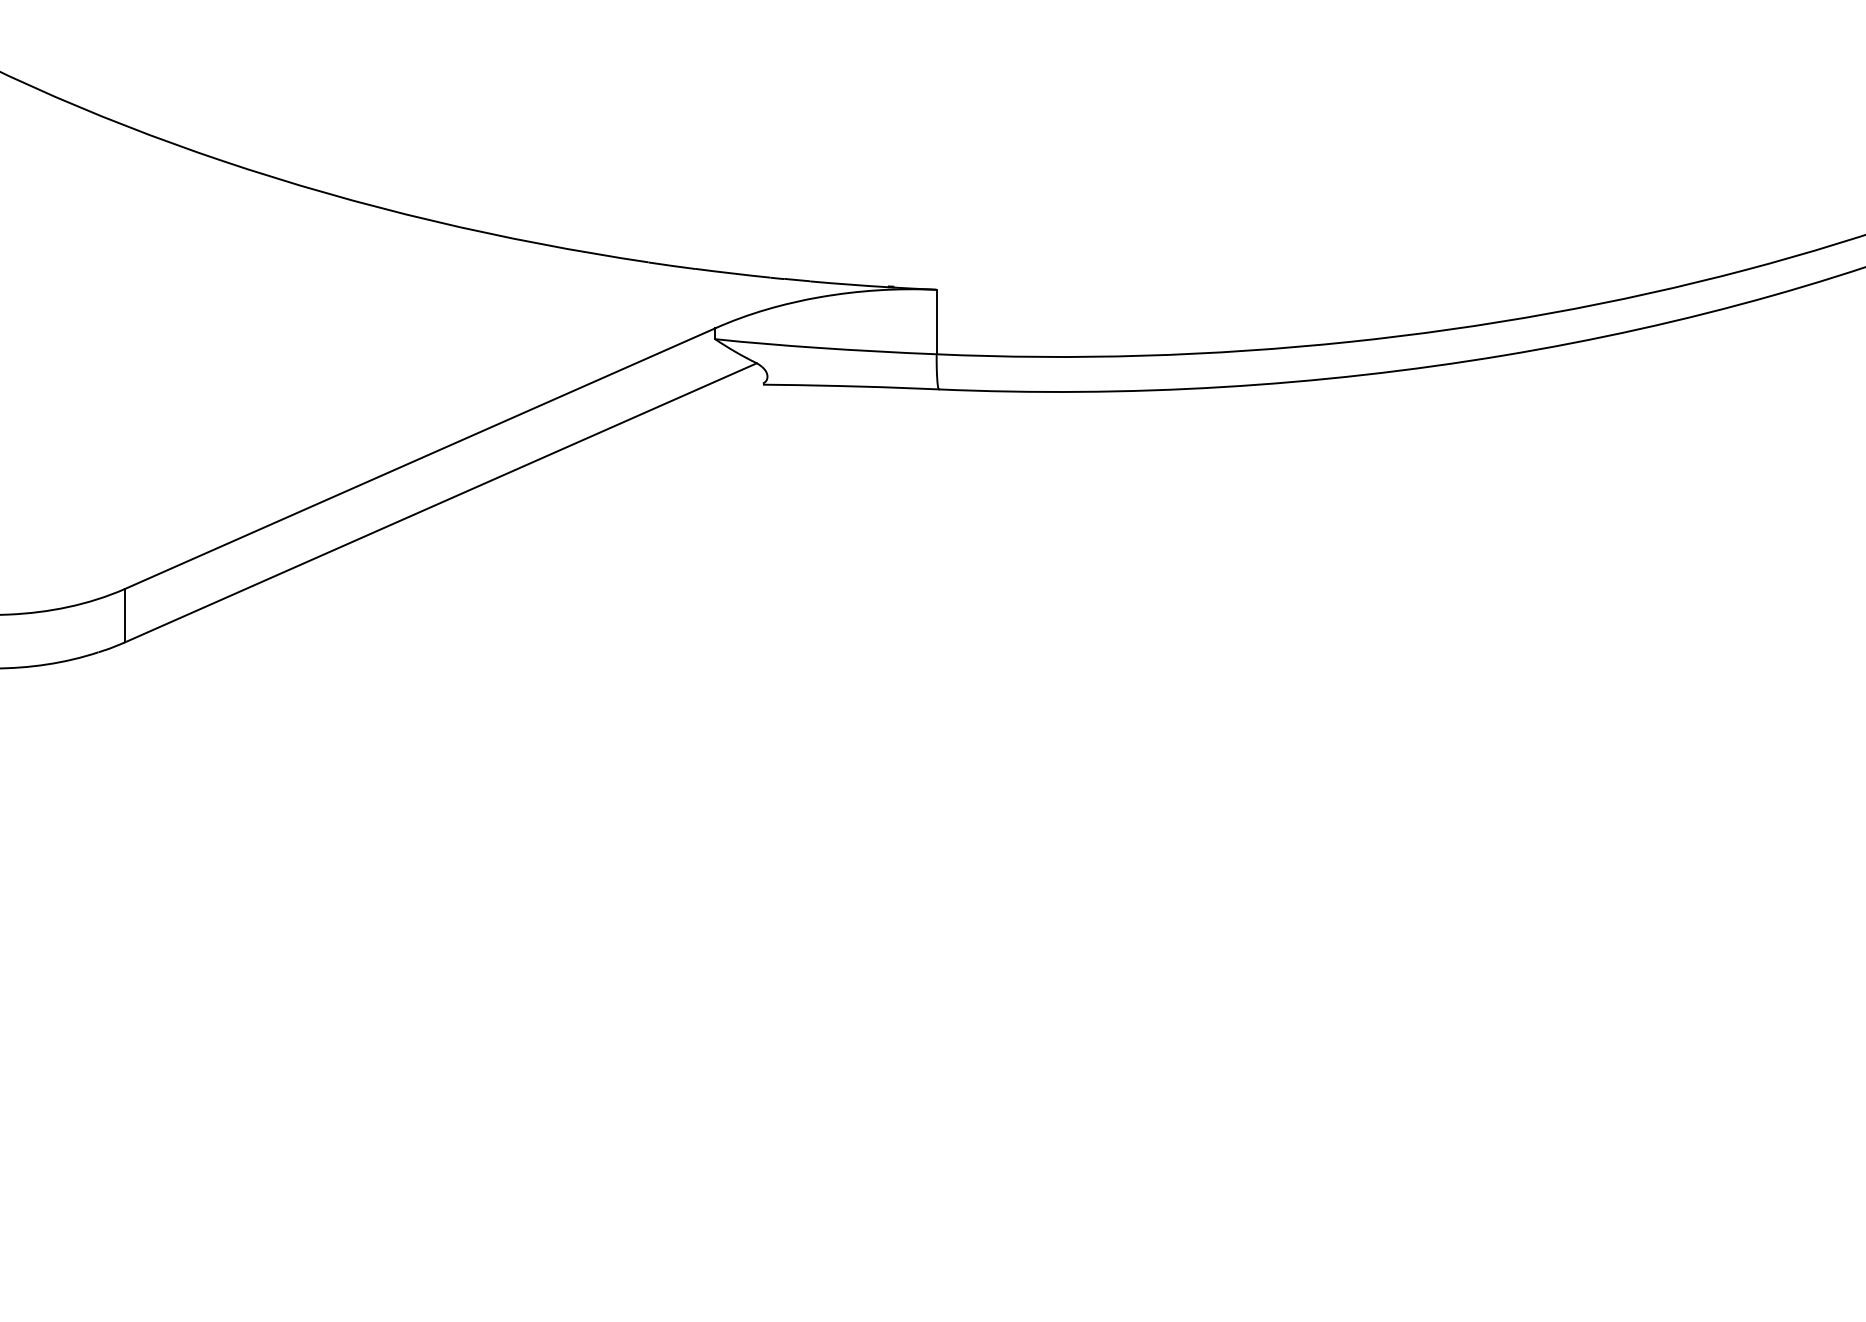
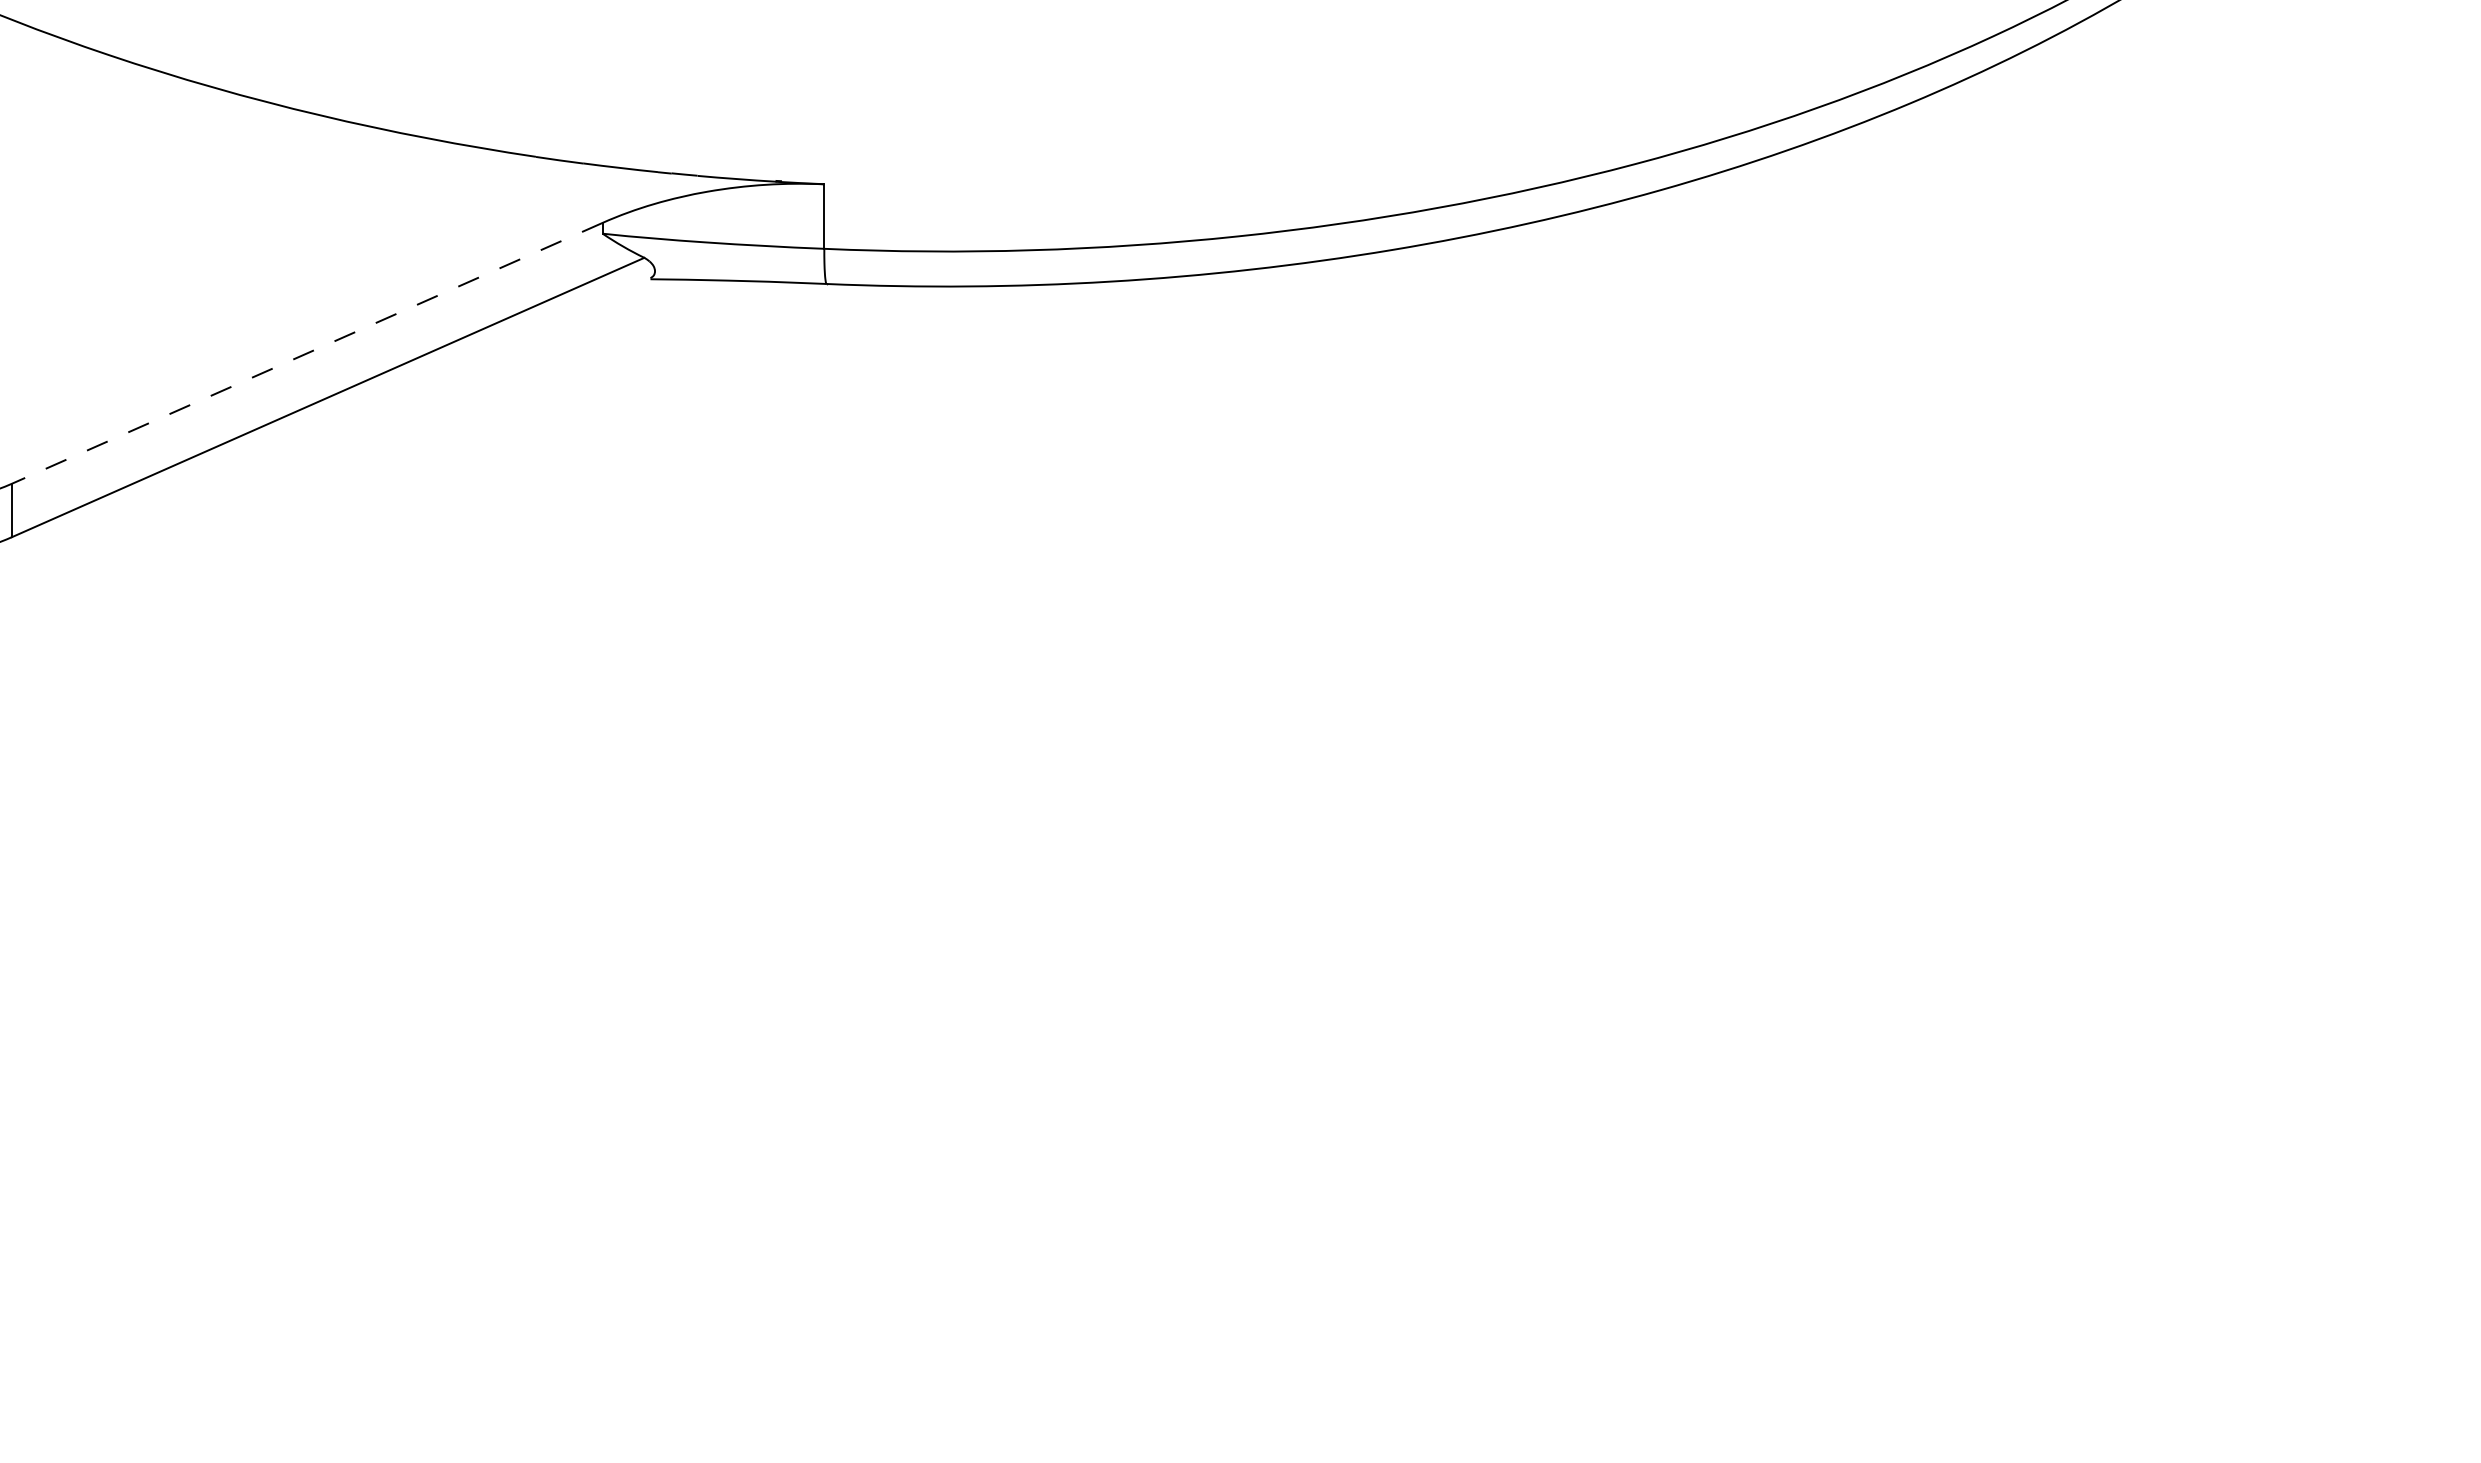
line: (420, 458) -> (307, 353), solid -> dashed

